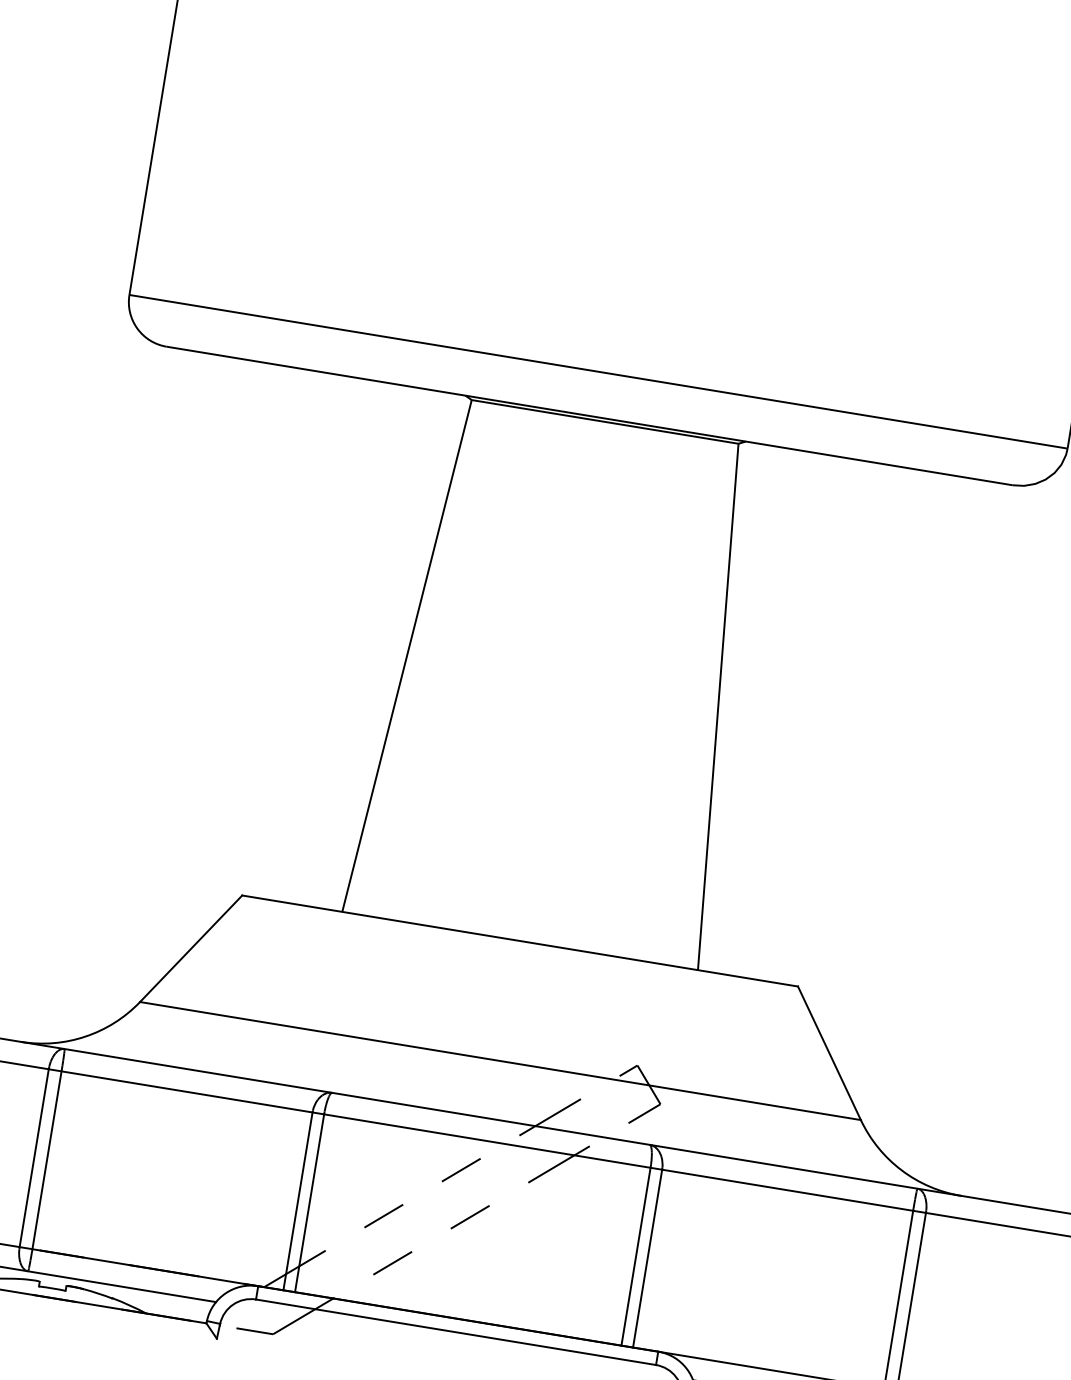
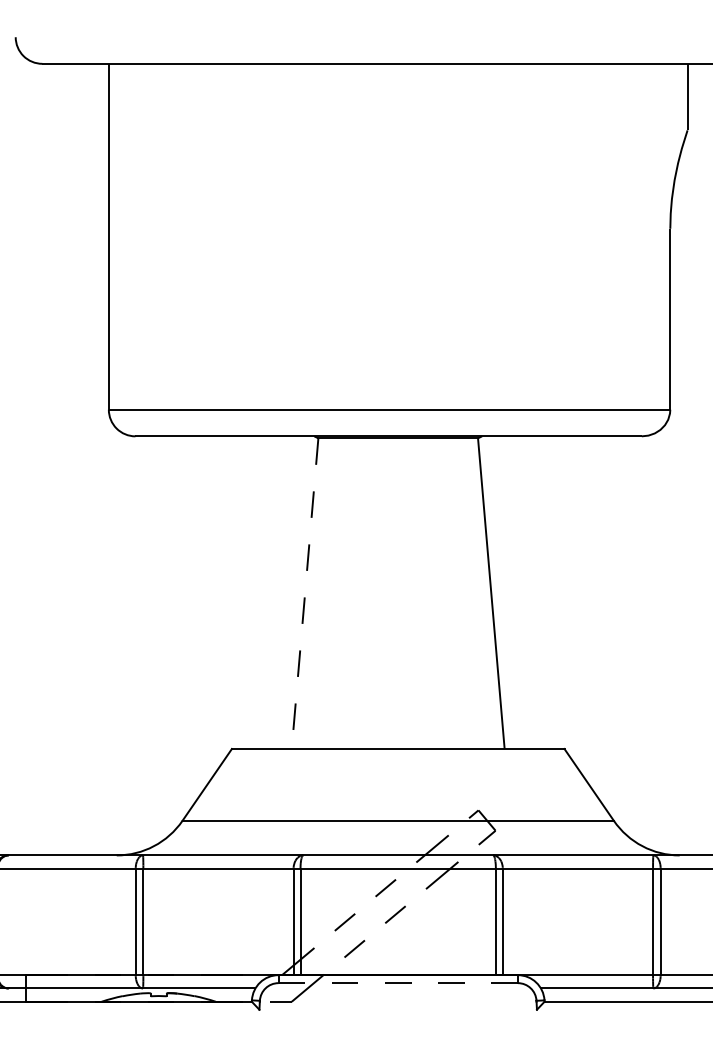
line: (407, 655) -> (305, 593), solid -> dashed
line: (456, 1332) -> (398, 983), solid -> dashed

